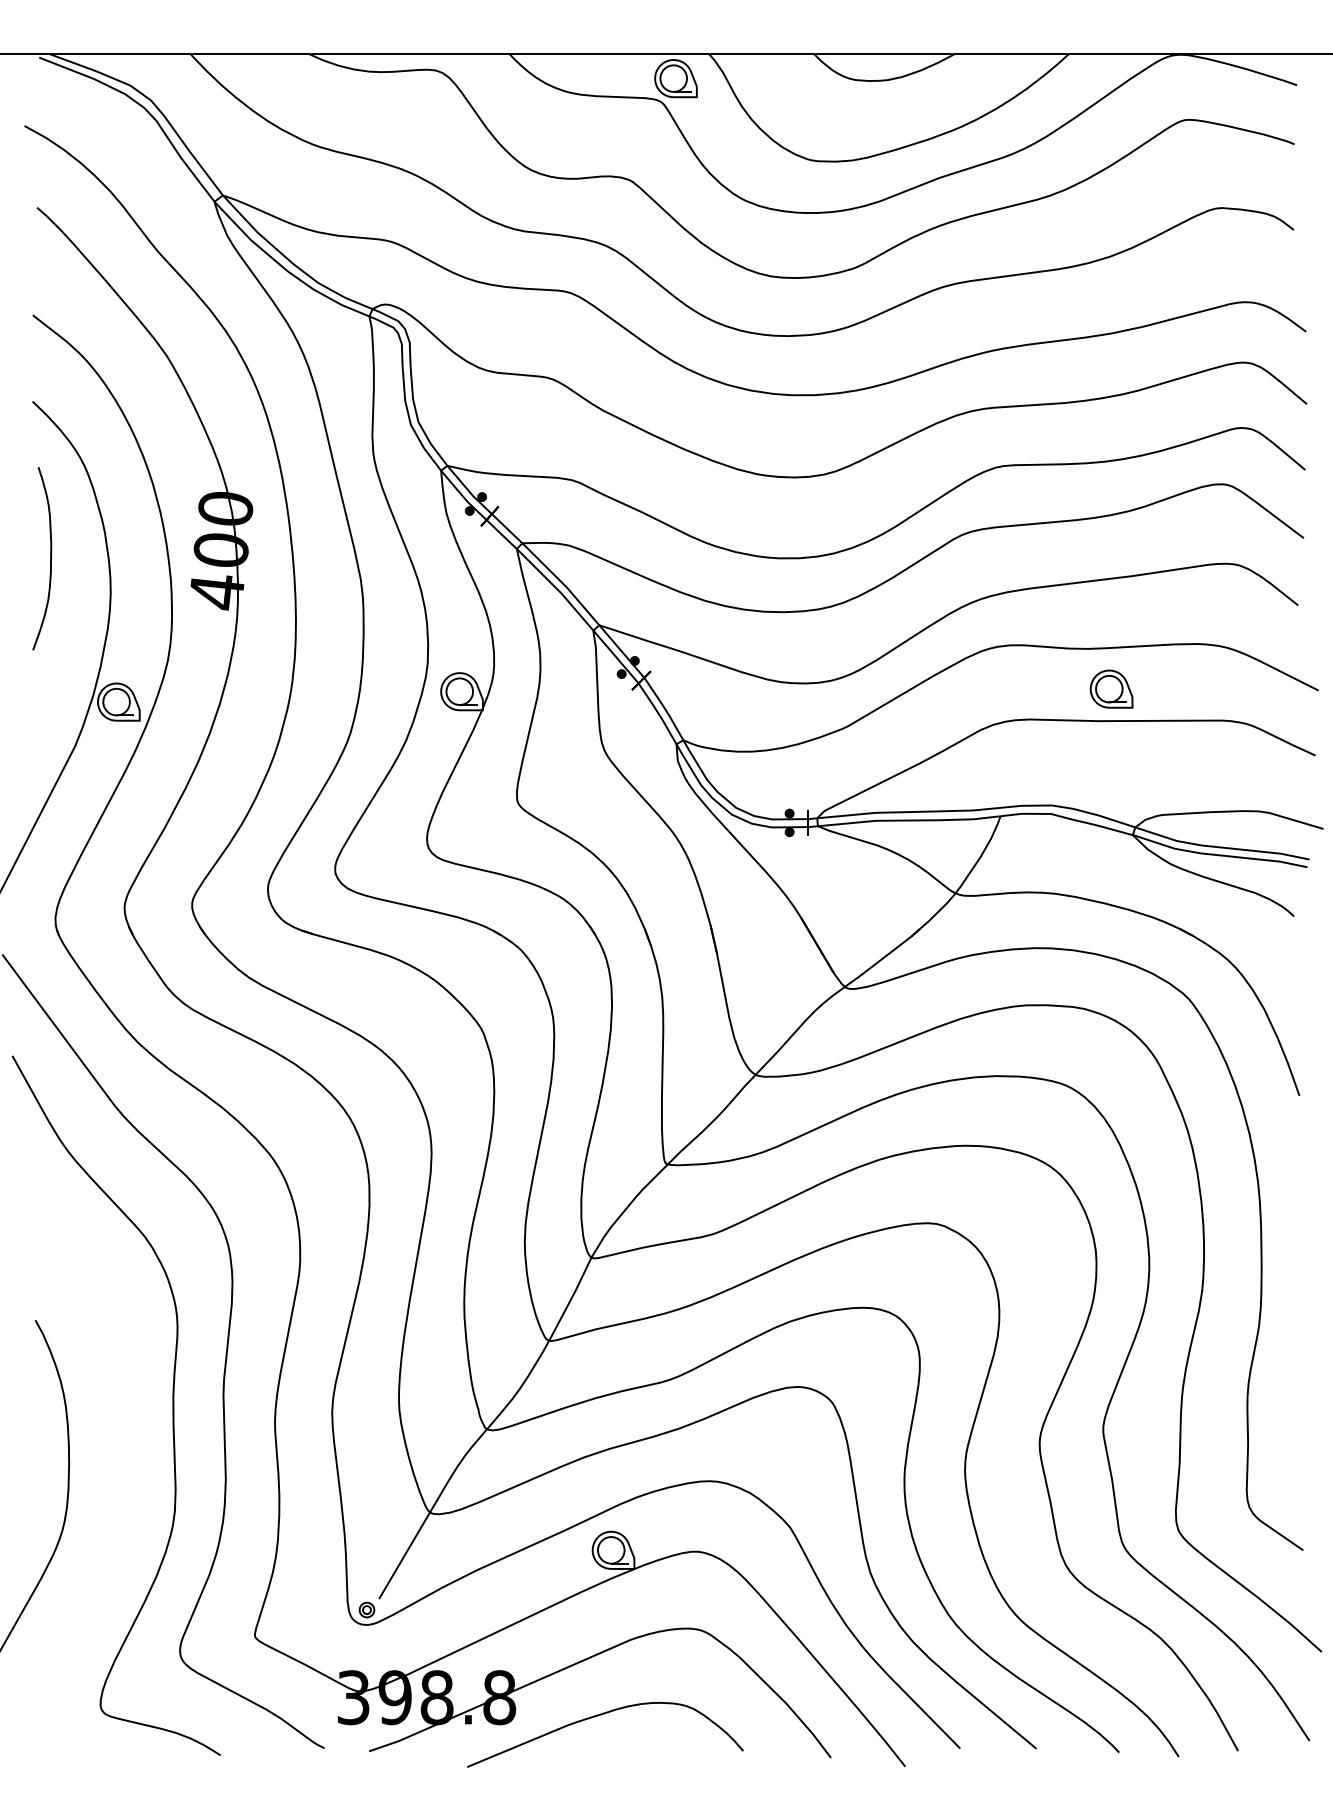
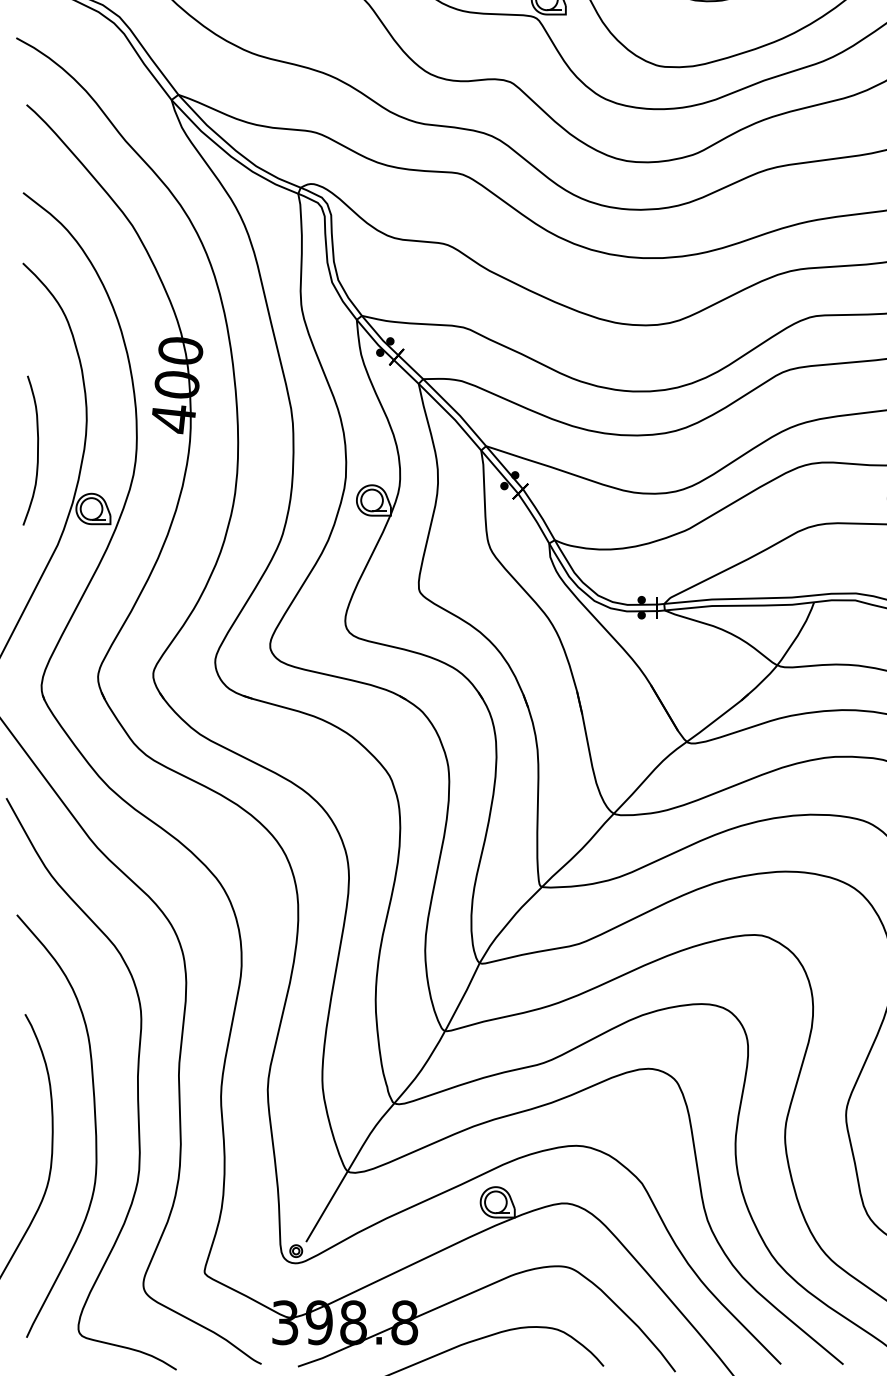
curve: (50, 558) -> (37, 450), moved
curve: (120, 1457) -> (94, 1126), added

